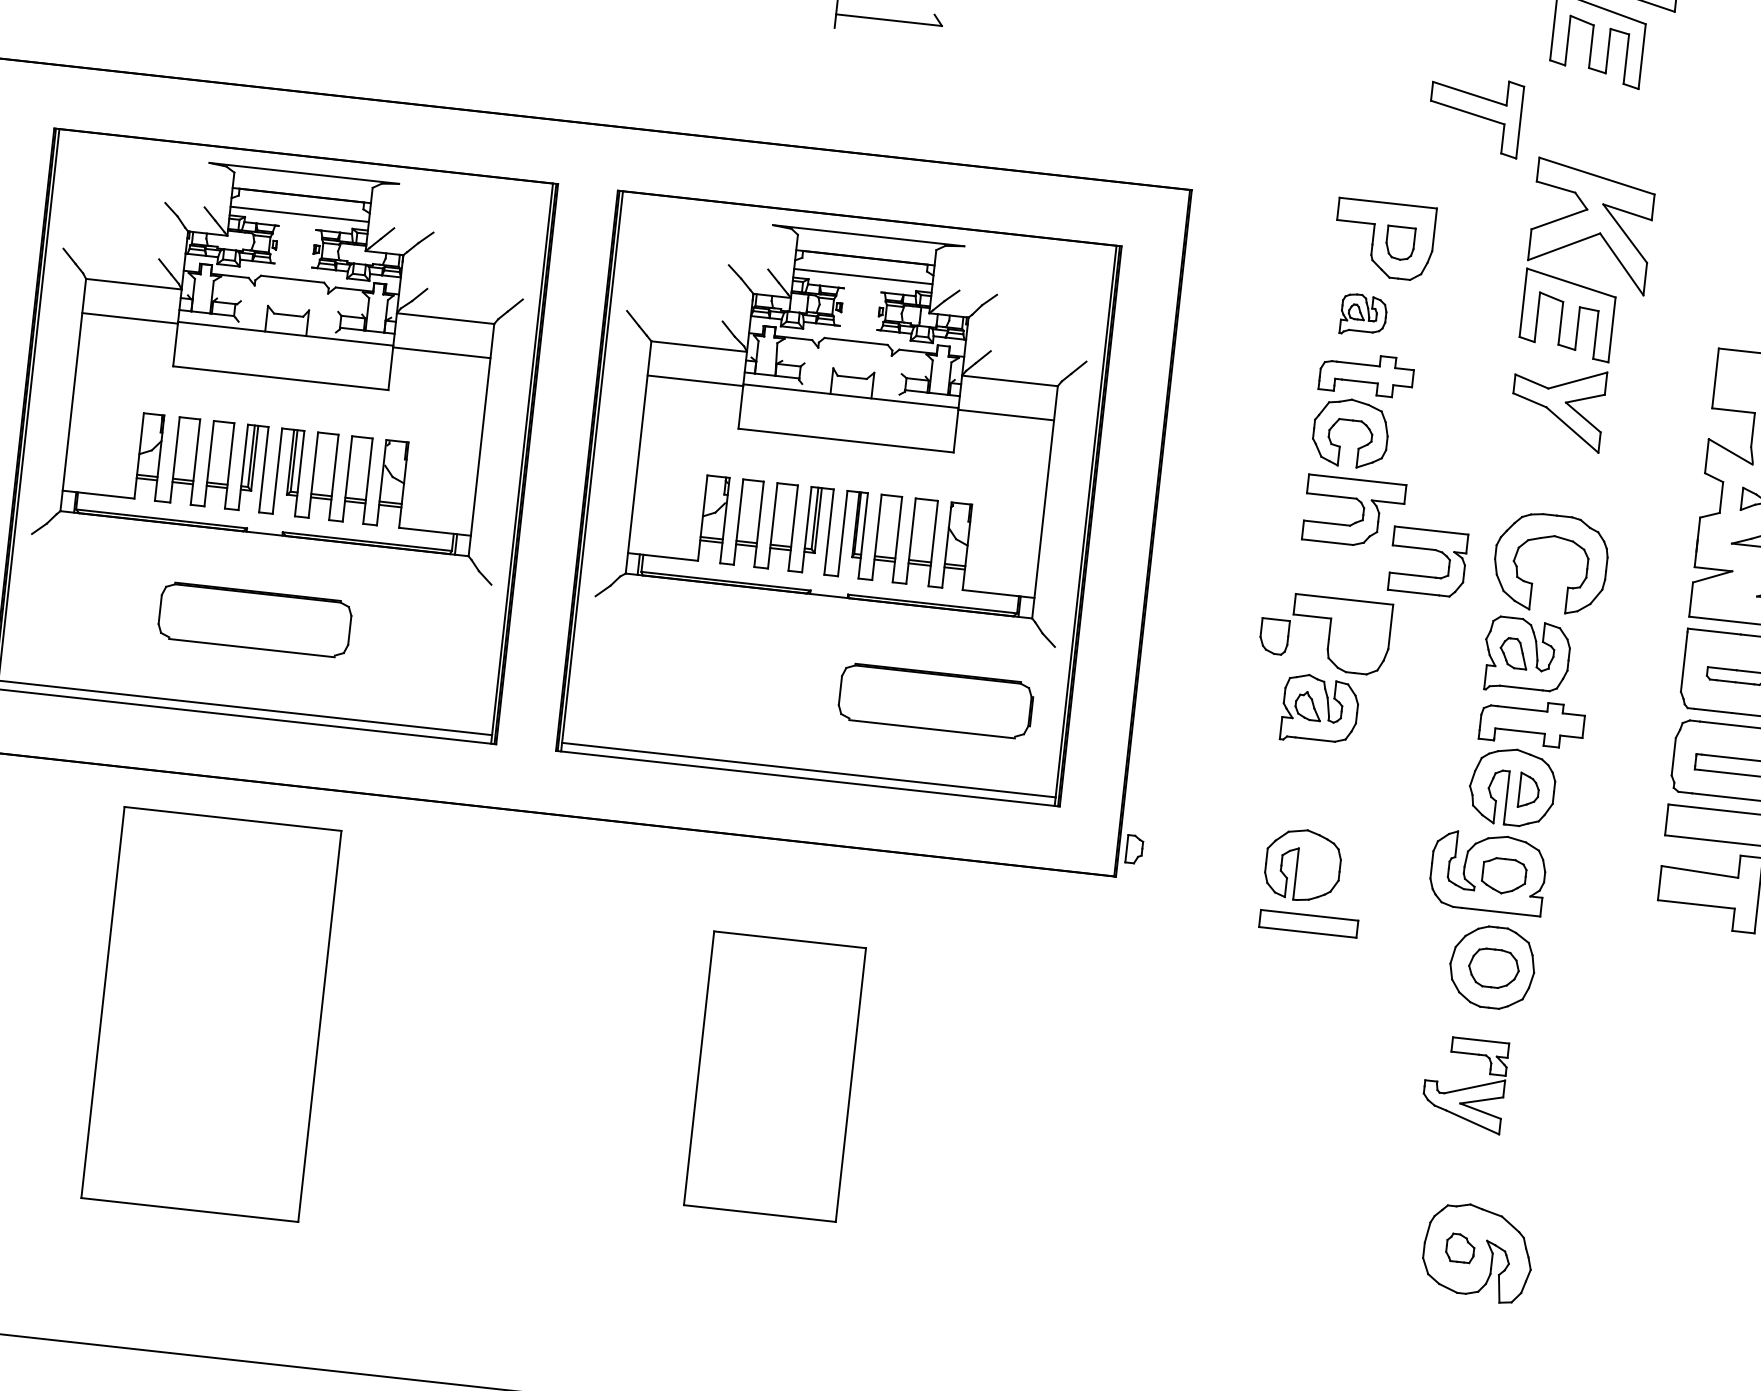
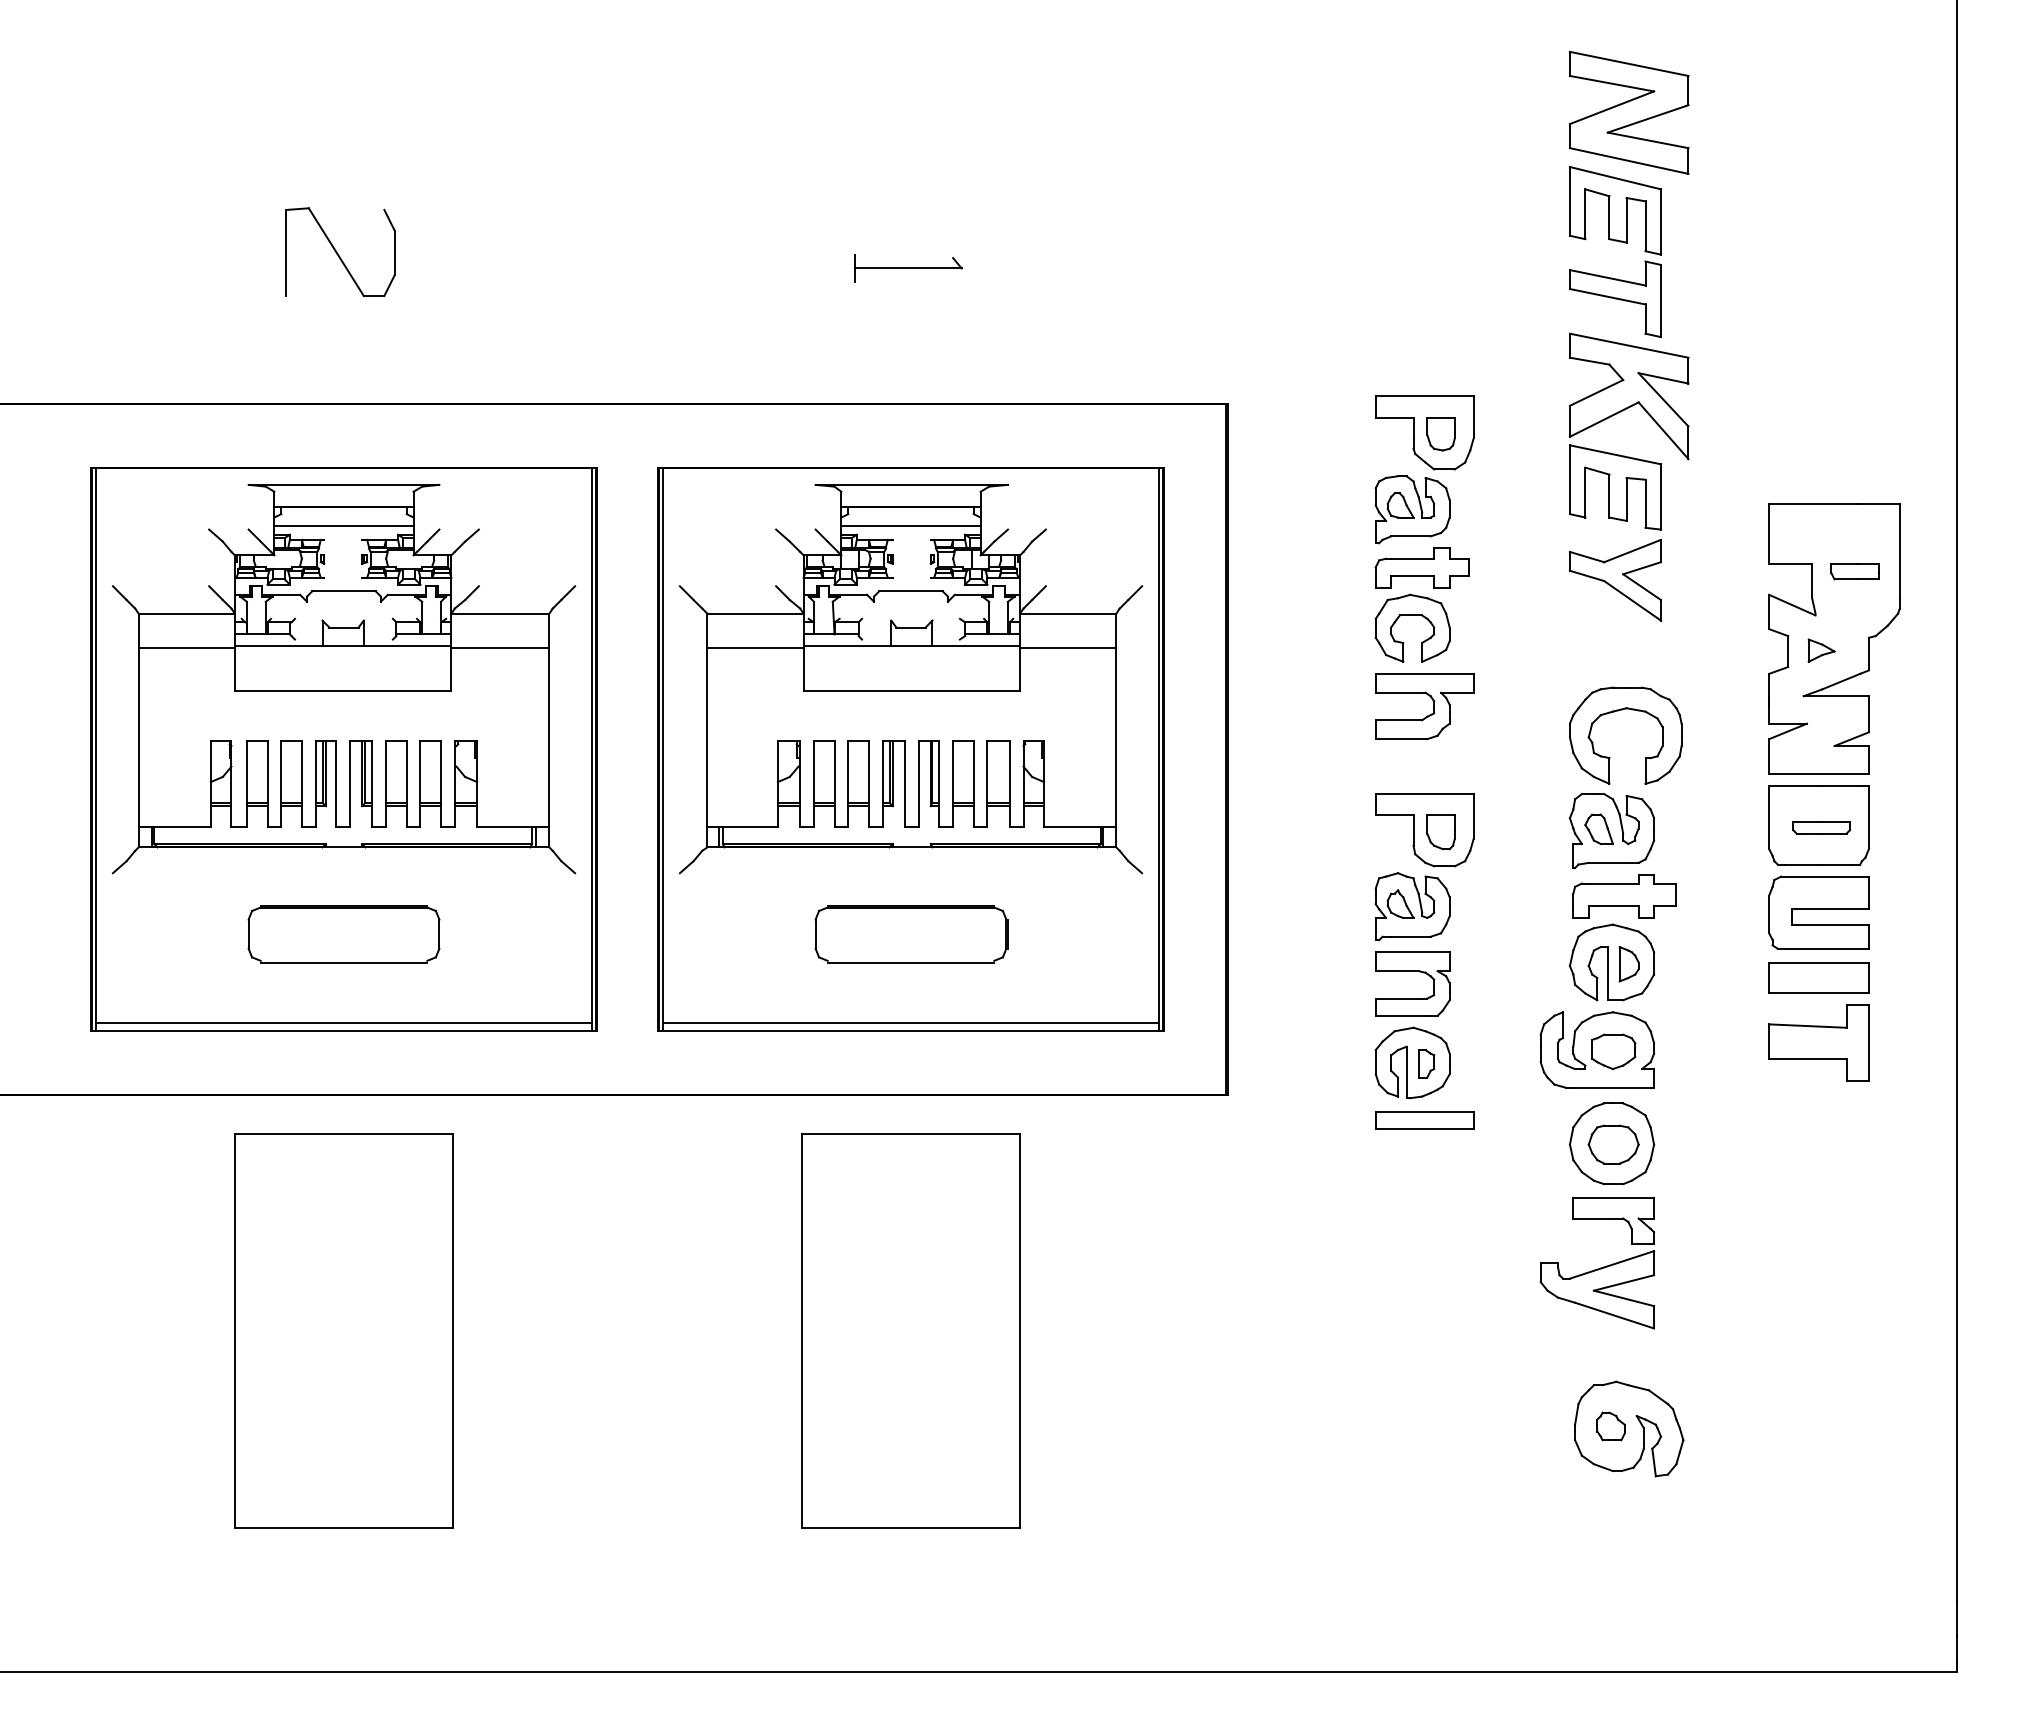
part: (1475, 116) -> (1615, 299), moved
part: (1363, 315) -> (1412, 509), size x1.67
part: (1429, 549) -> (1412, 971), moved
part: (1273, 637) -> (1440, 832), moved
part: (935, 701) -> (911, 934), moved
part: (1134, 849) -> (1426, 1063), moved
part: (774, 1076) -> (910, 1330), size x1.43
part: (1464, 1084) -> (1597, 1263), size x1.43

